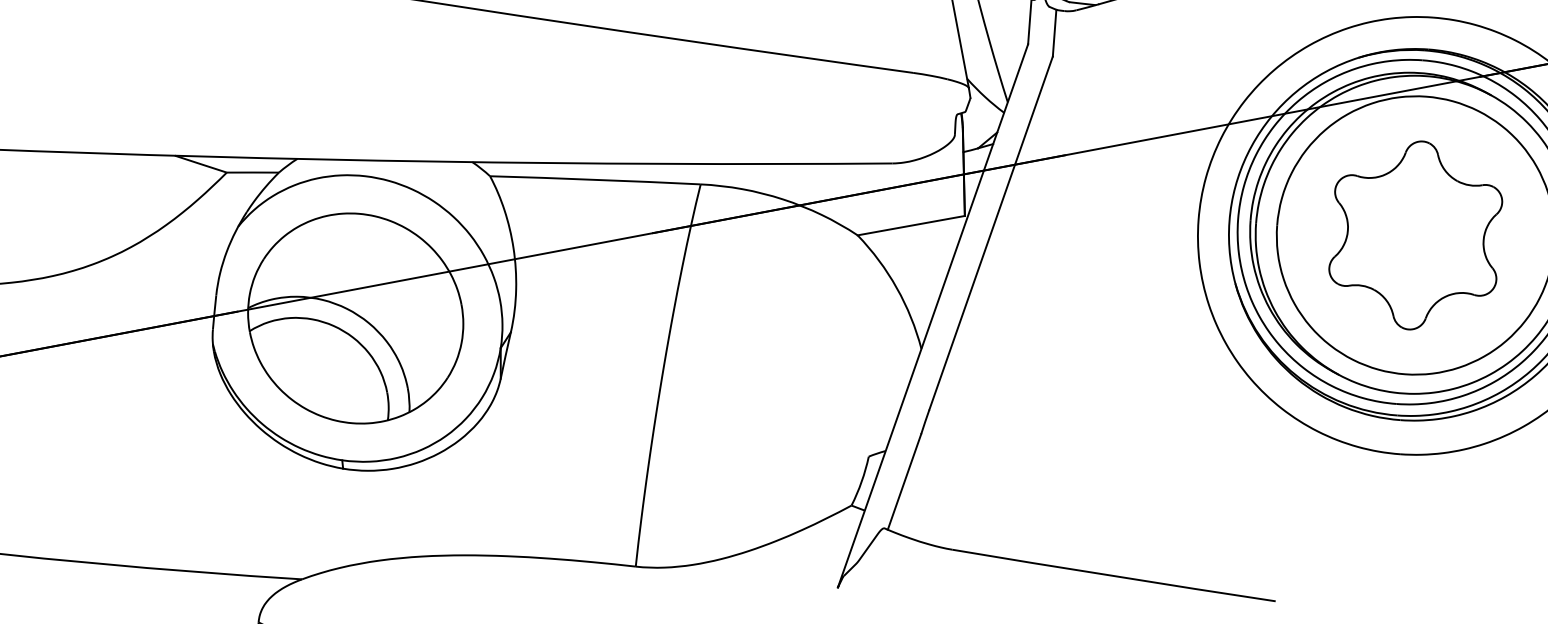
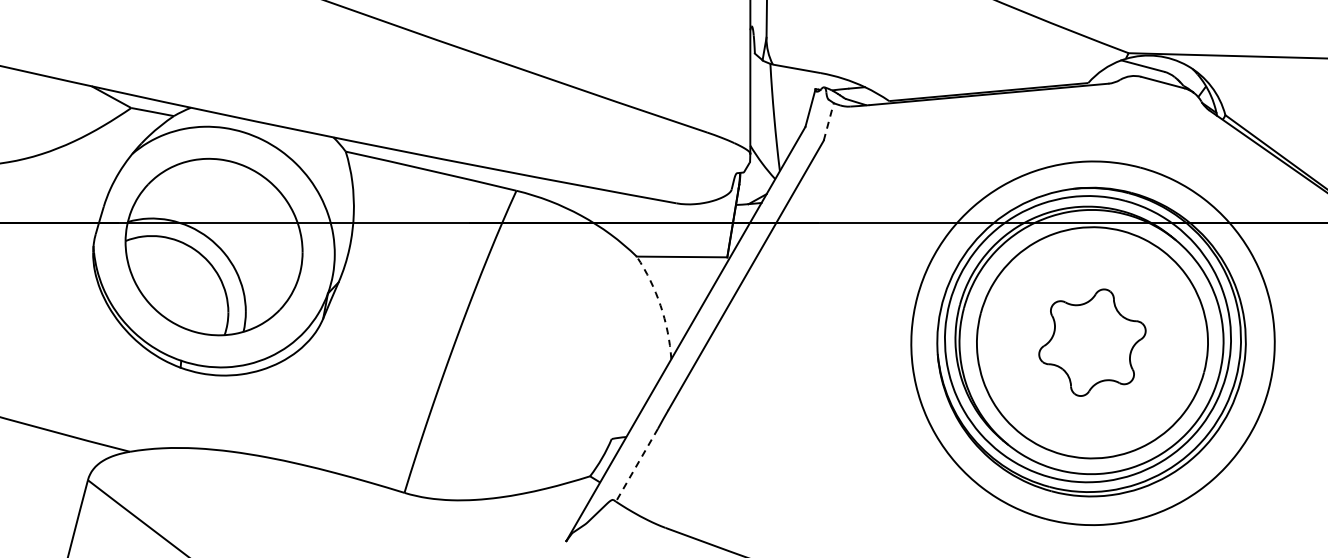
line: (1054, 32) -> (828, 121), solid -> dashed
part: (1415, 235) -> (1092, 342), size x0.7
arc: (896, 287) -> (660, 305), solid -> dashed
line: (904, 482) -> (636, 465), solid -> dashed

